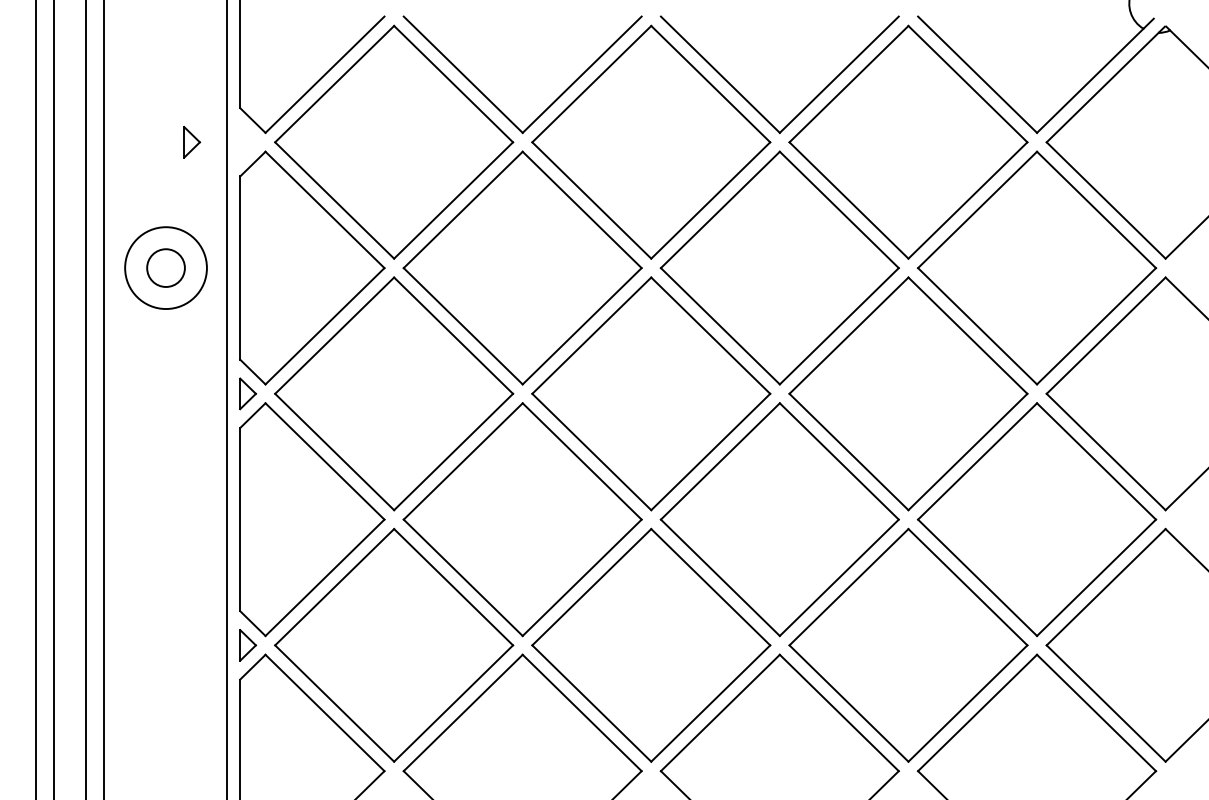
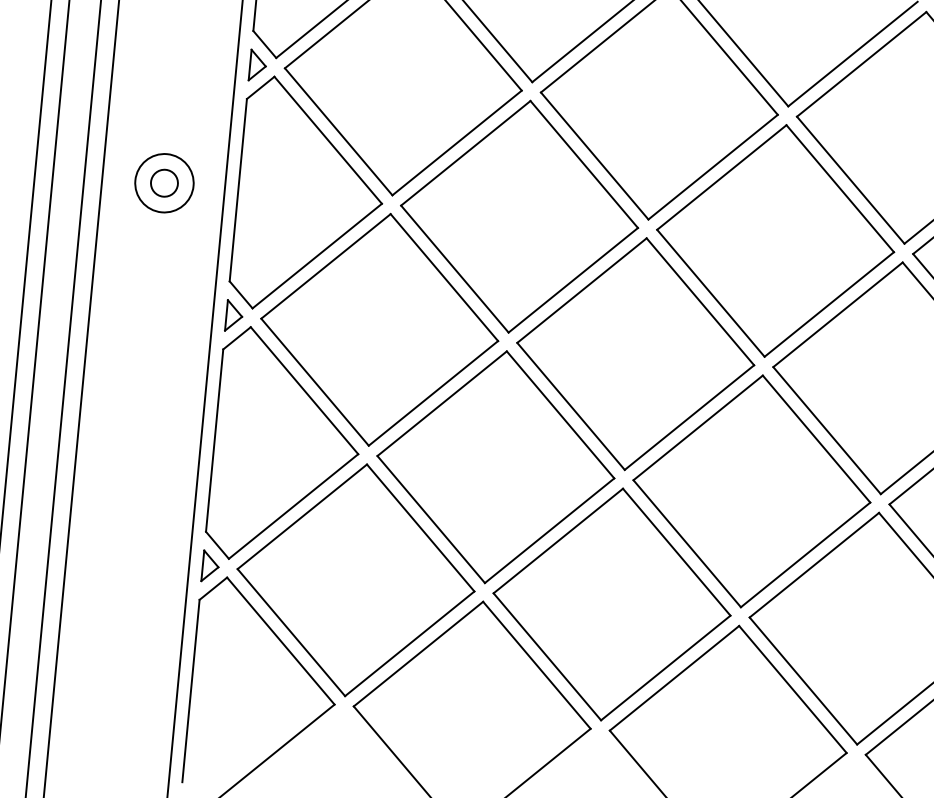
part: (192, 142) -> (258, 65), moved
circle: (165, 267) -> (163, 182), size x0.71
circle: (165, 267) -> (163, 182), size x0.71

